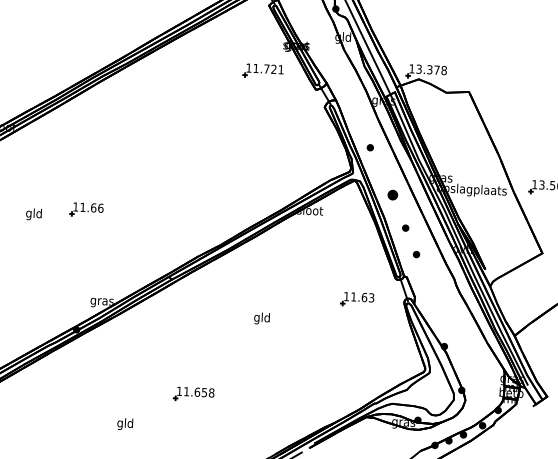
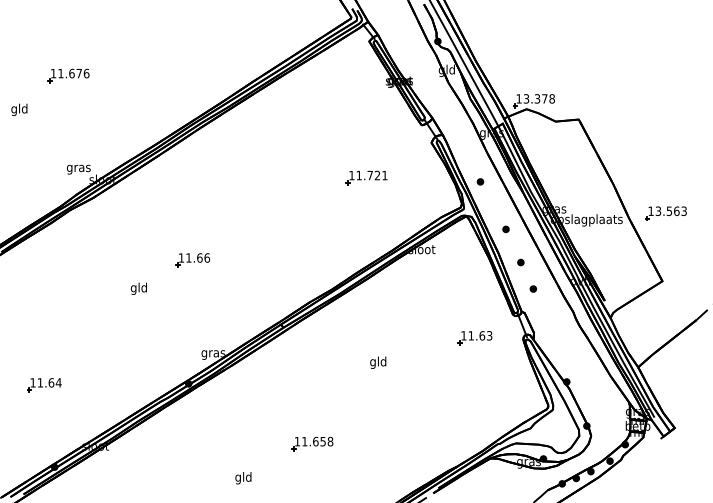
part: (263, 70) -> (366, 177), moved
part: (392, 195) -> (505, 229), size x0.62
text: (33, 214) -> (138, 288), moved

